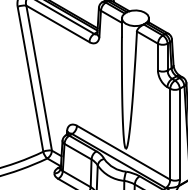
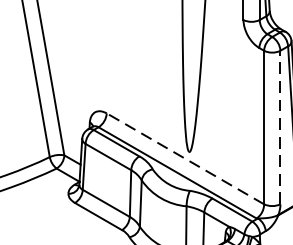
line: (179, 133) -> (279, 126), solid -> dashed
line: (123, 152) -> (185, 158), solid -> dashed

